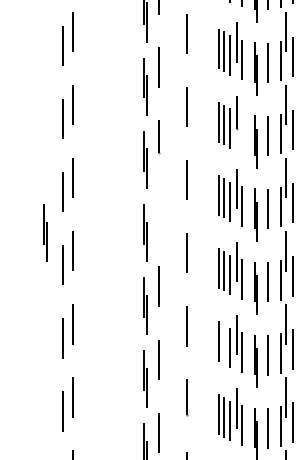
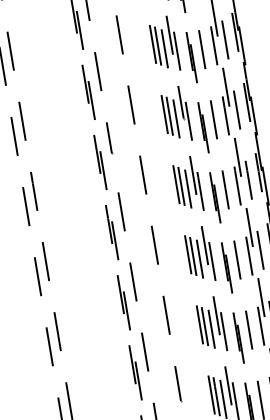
line: (242, 132) -> (189, 120), added
line: (158, 213) -> (121, 211), added
part: (45, 232) -> (16, 248), removed
line: (223, 343) -> (204, 325), added

